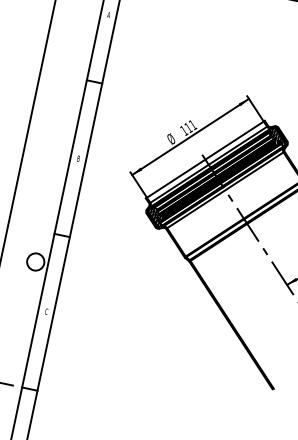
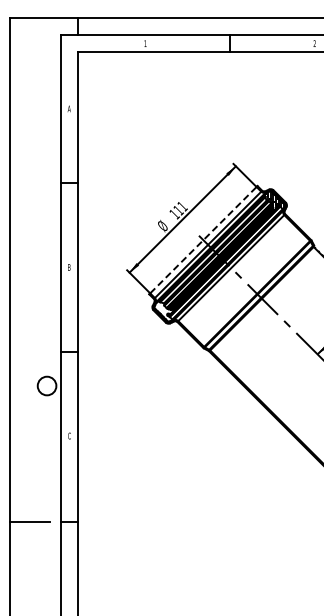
line: (205, 159) -> (203, 239), solid -> dashed
hatch: (155, 216) -> (163, 311), removed

